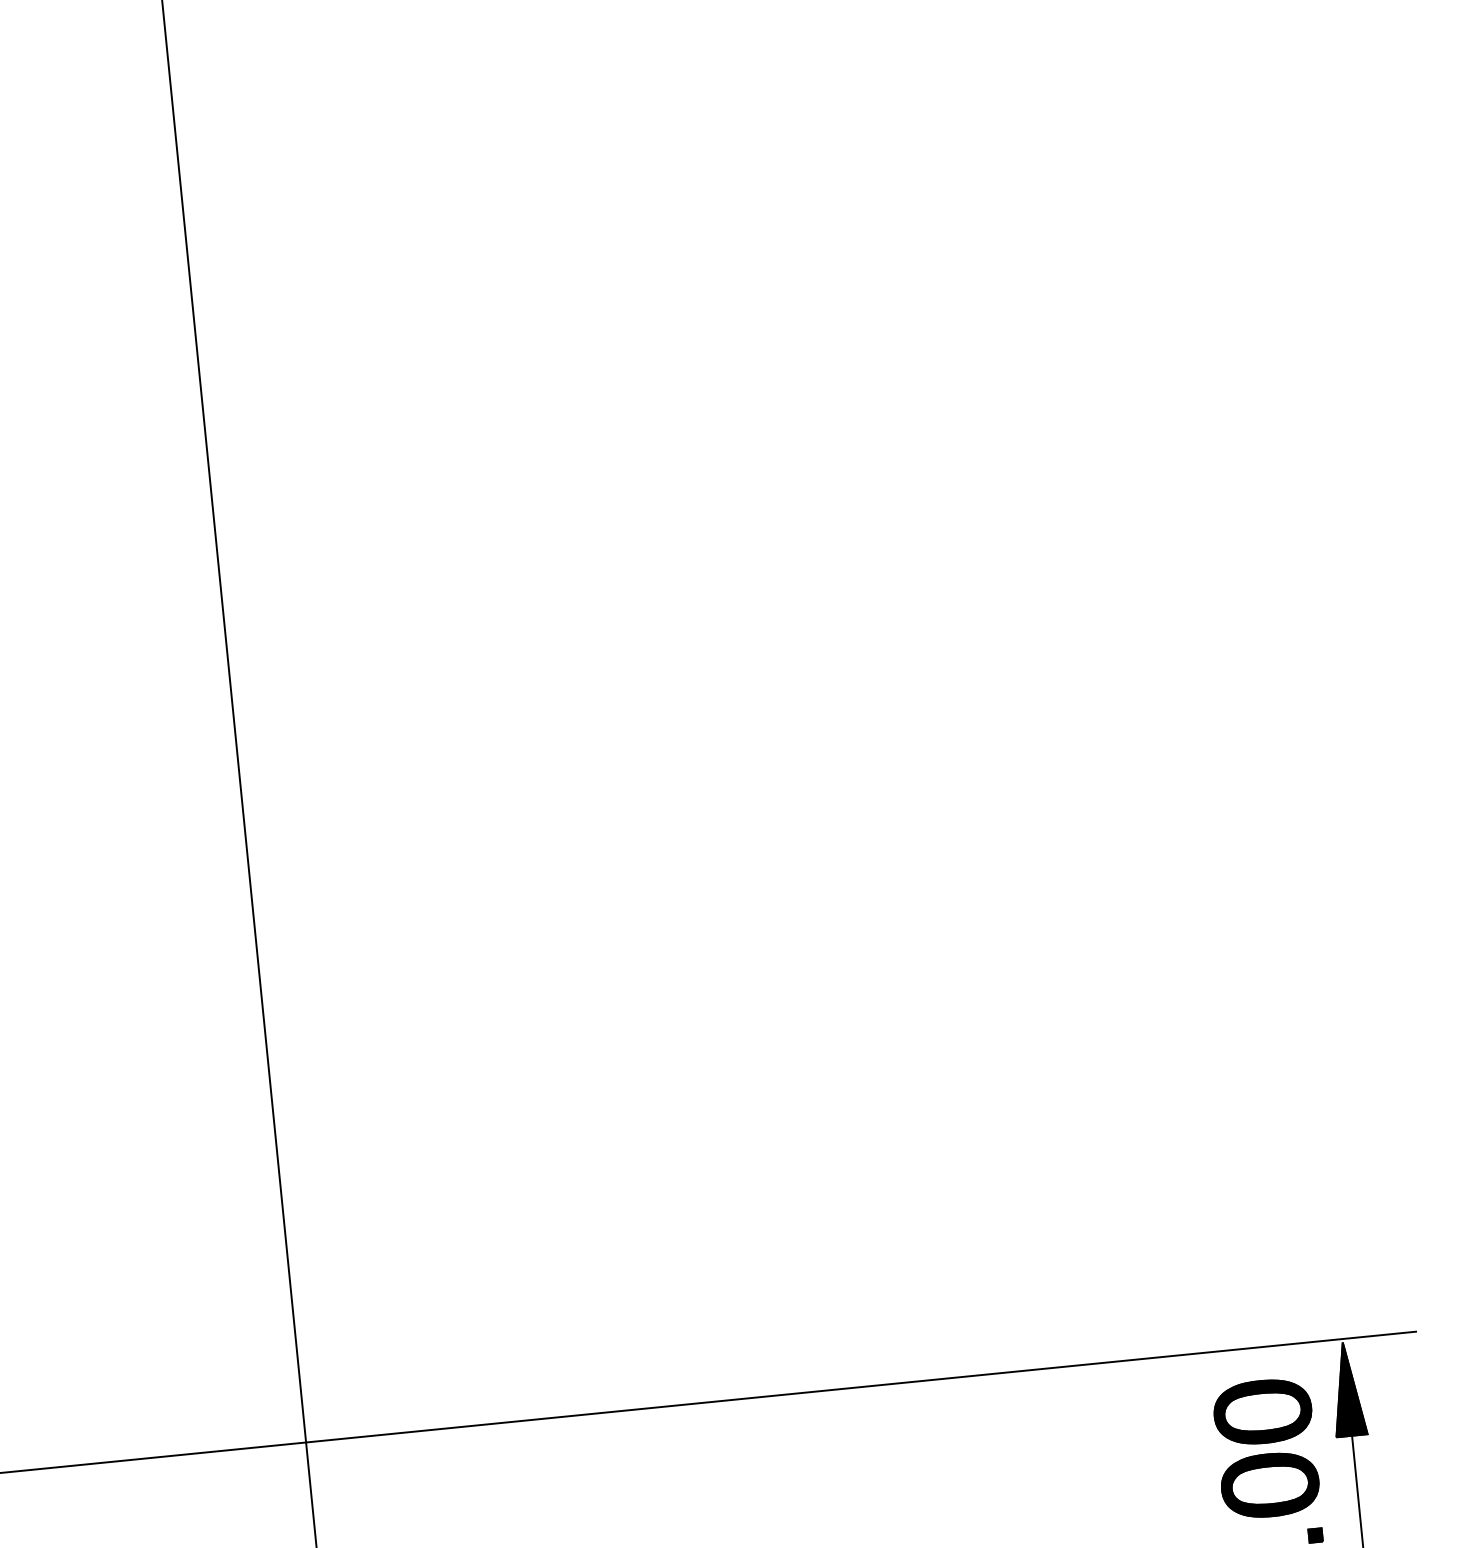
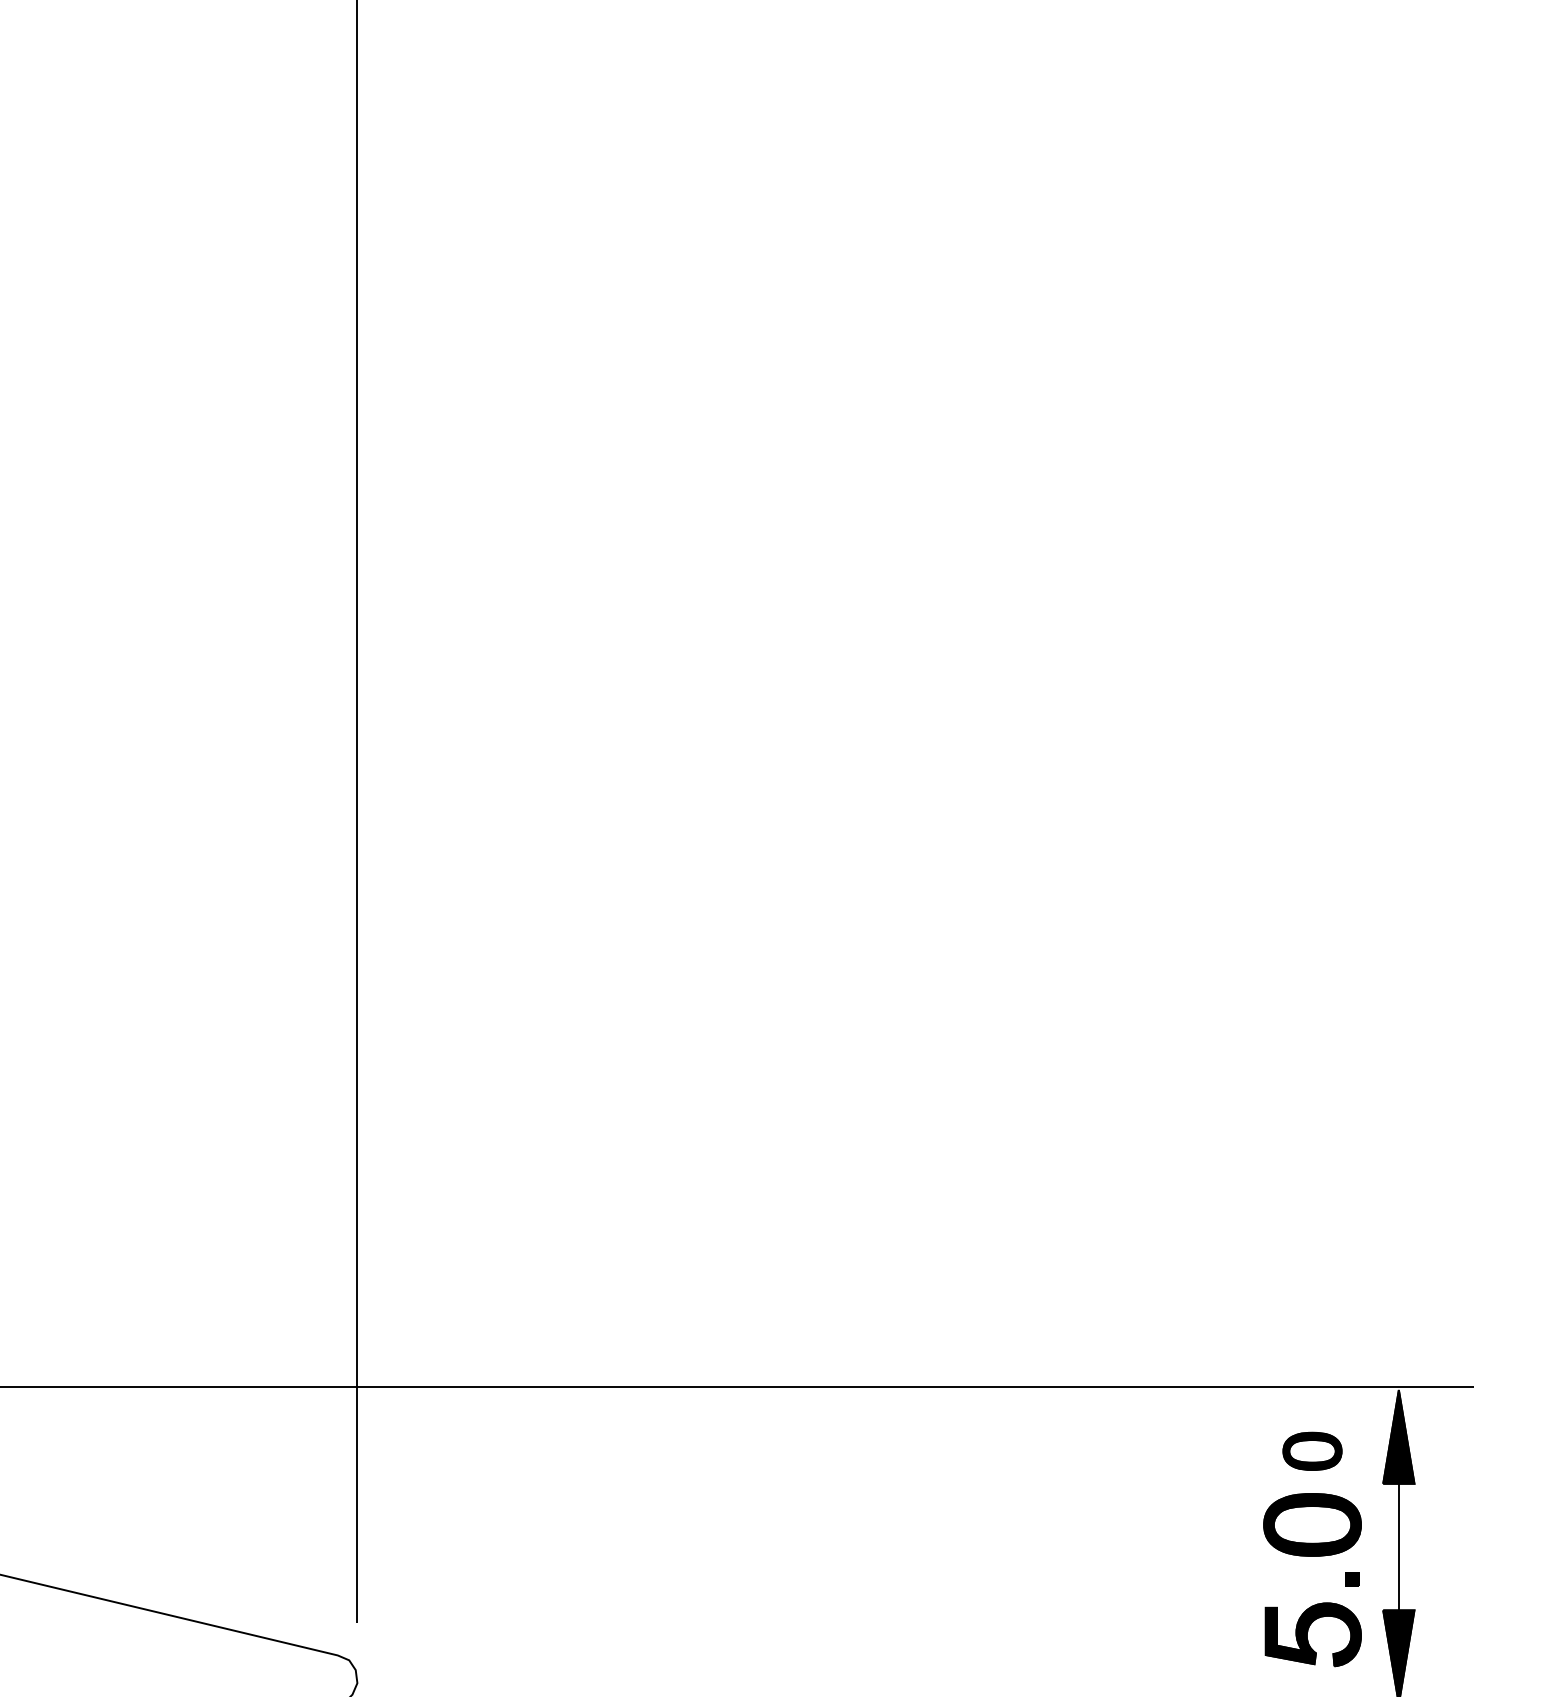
part: (1262, 1412) -> (1312, 1451), size x0.6

